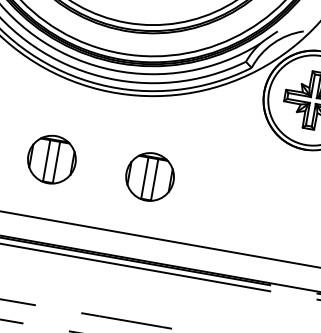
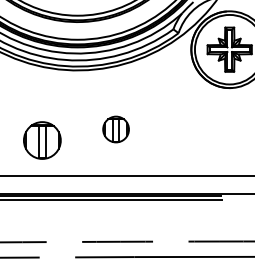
part: (52, 159) -> (42, 140), moved
part: (149, 176) -> (115, 129), size x0.7

